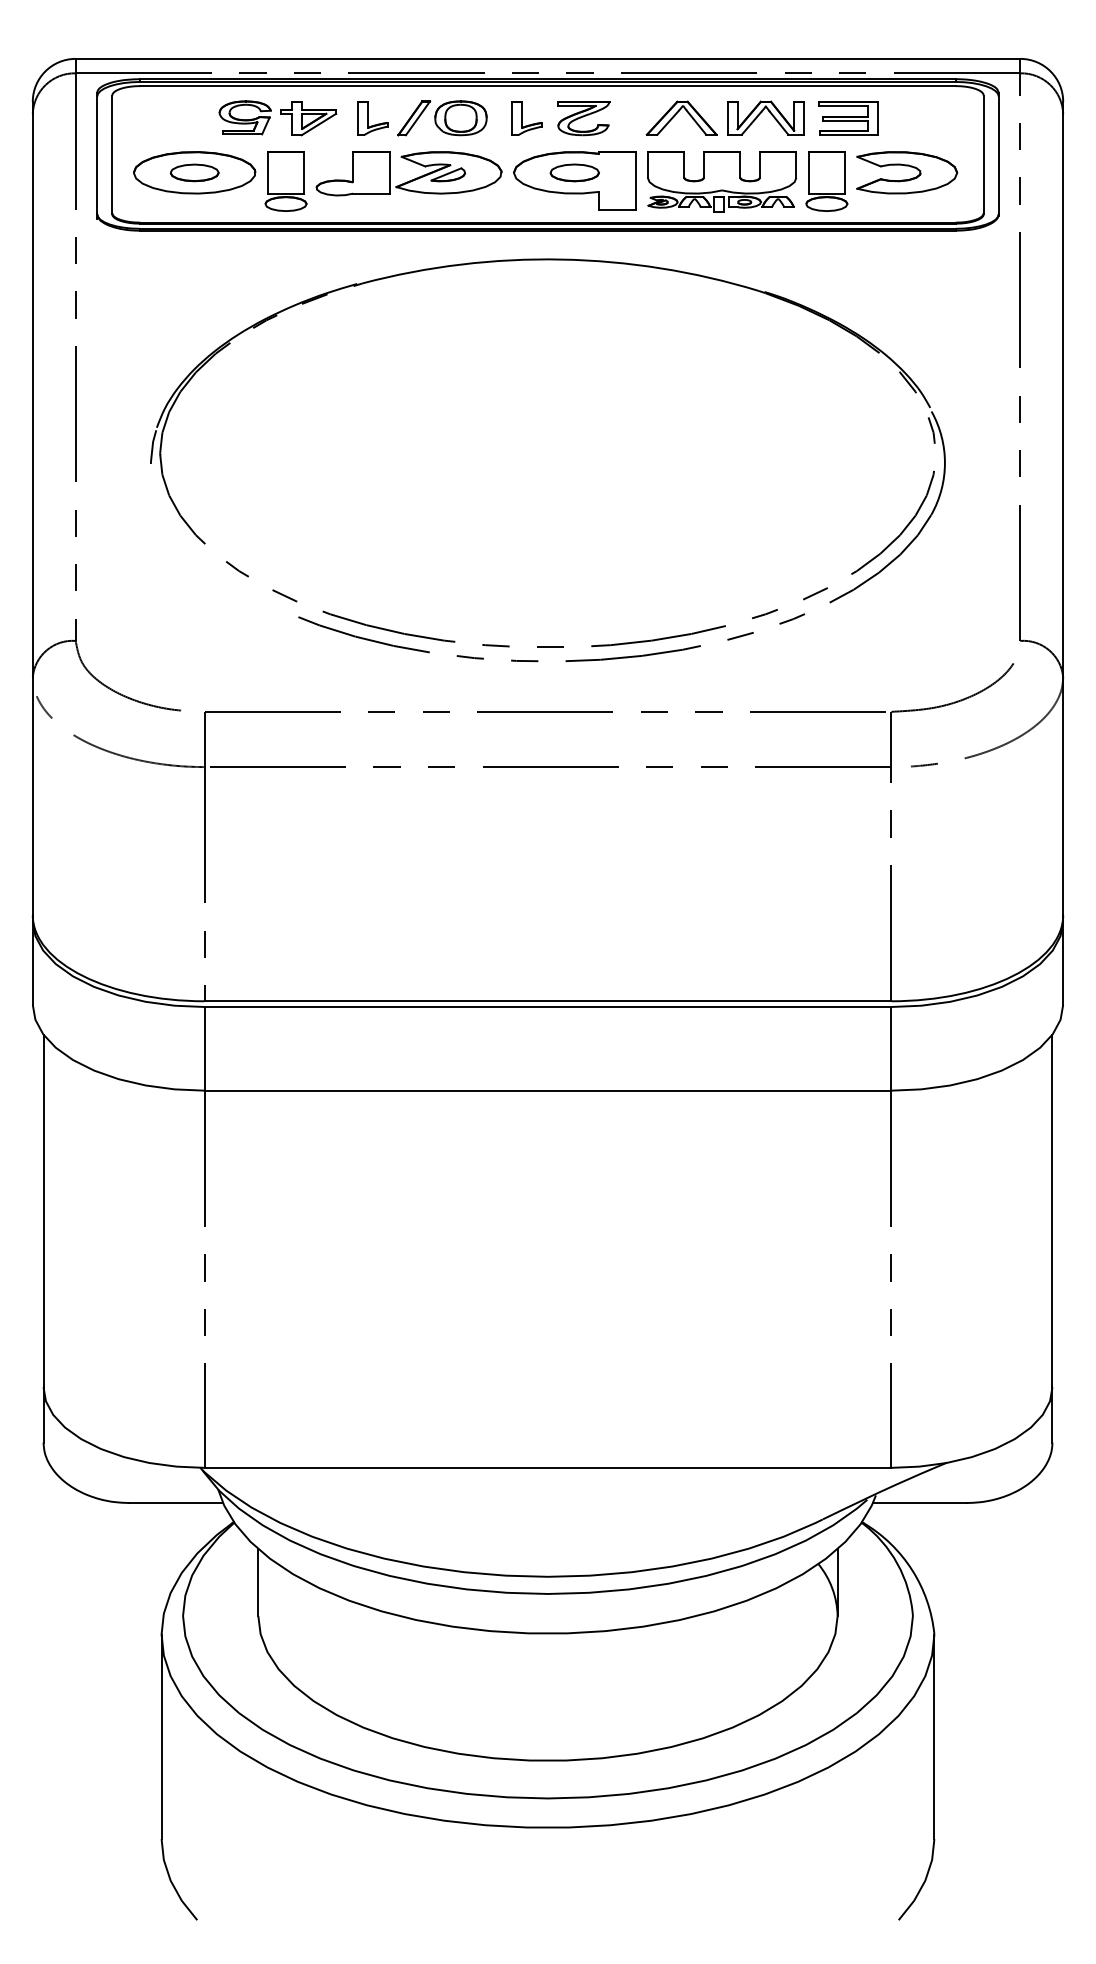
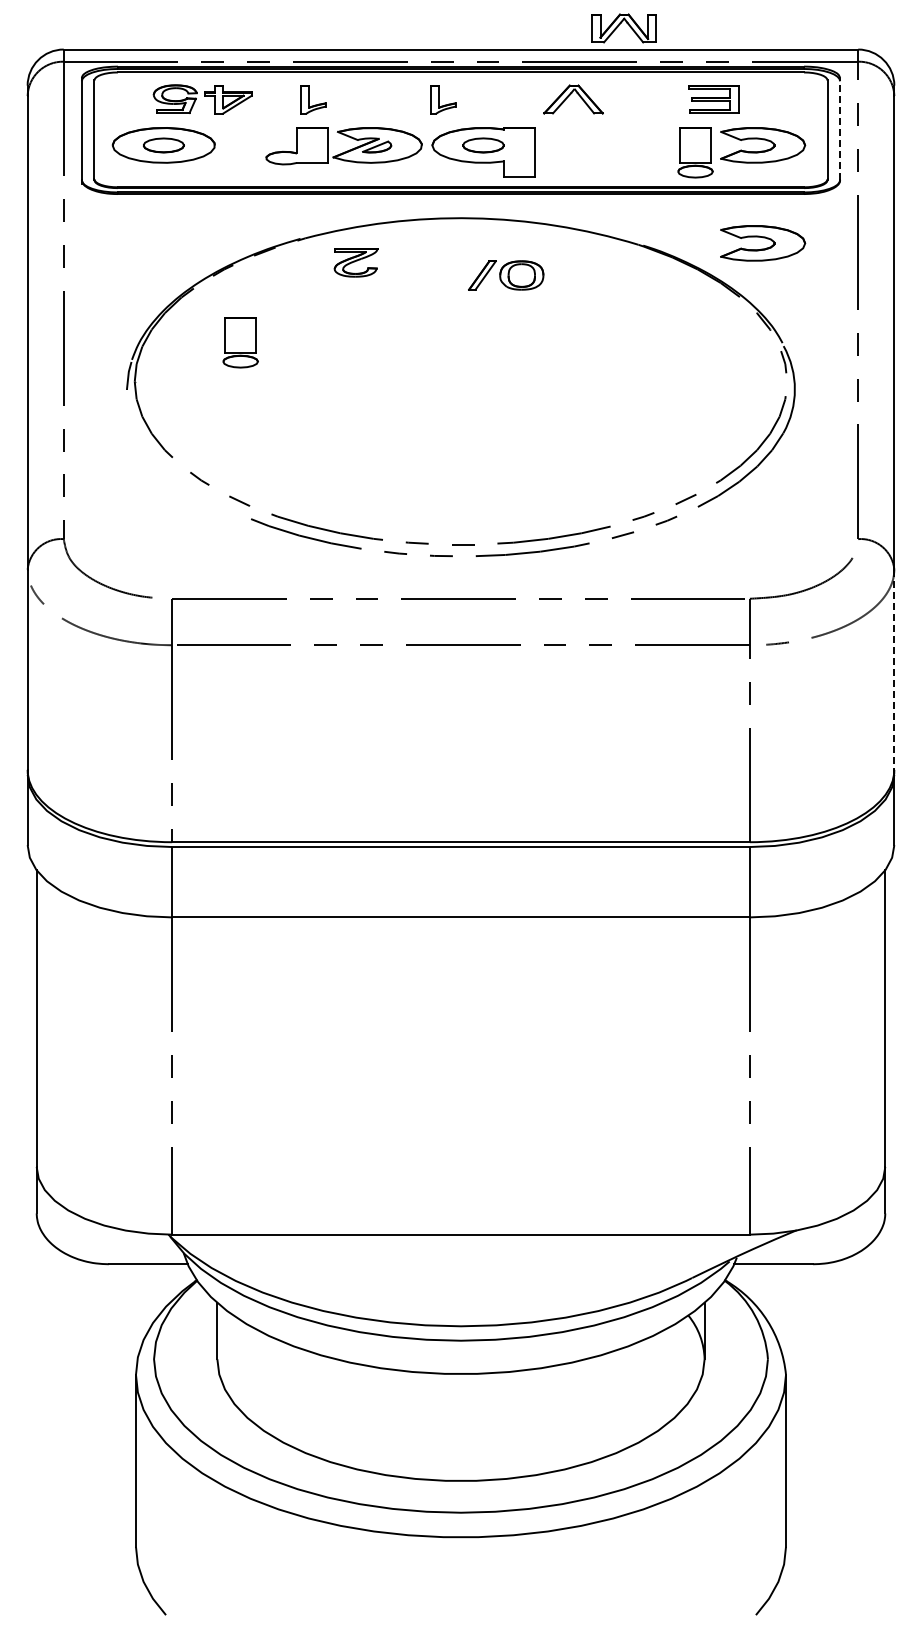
part: (277, 118) -> (202, 99), moved
part: (442, 118) -> (506, 275), moved
part: (583, 118) -> (355, 262), moved
part: (764, 118) -> (623, 28), moved
line: (999, 153) -> (840, 129), solid -> dashed
part: (285, 181) -> (240, 342), moved
part: (722, 181) -> (607, 152), removed
part: (907, 289) -> (763, 243), added
line: (1063, 797) -> (894, 670), solid -> dashed

